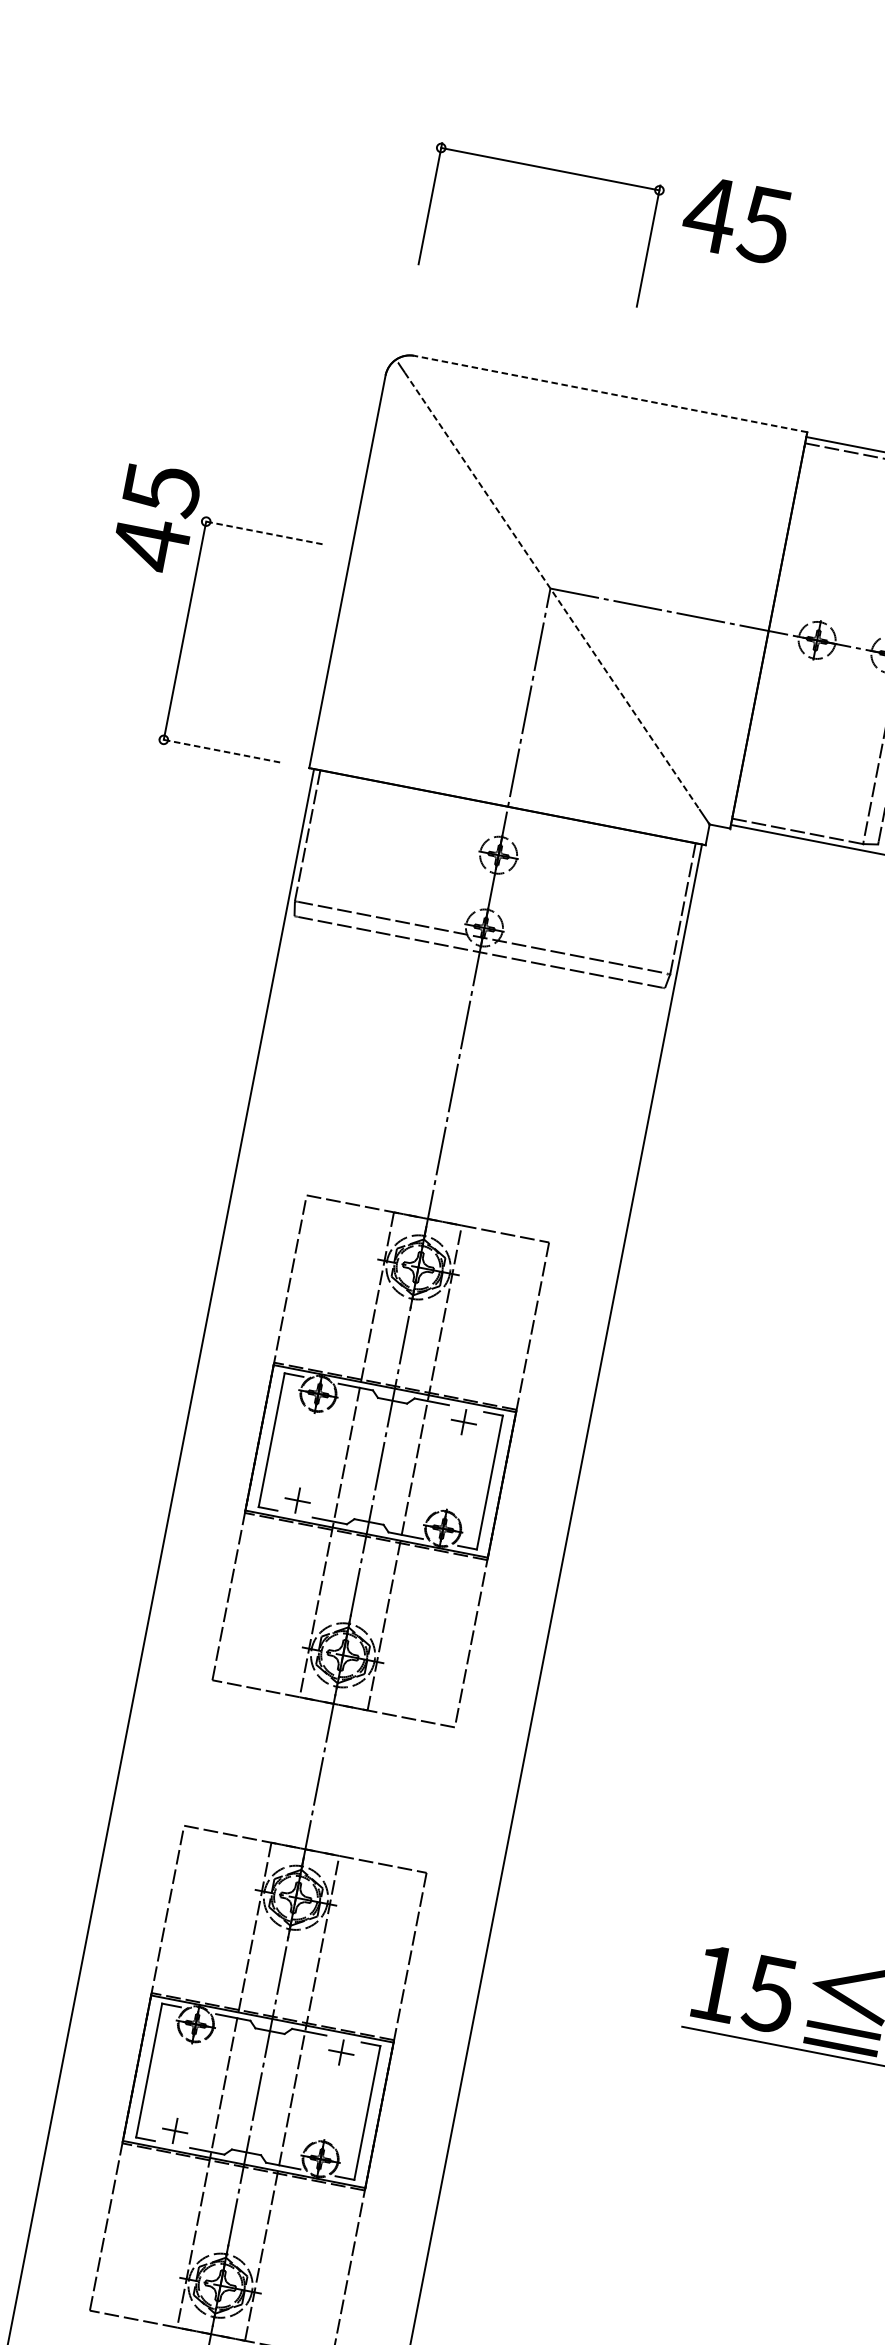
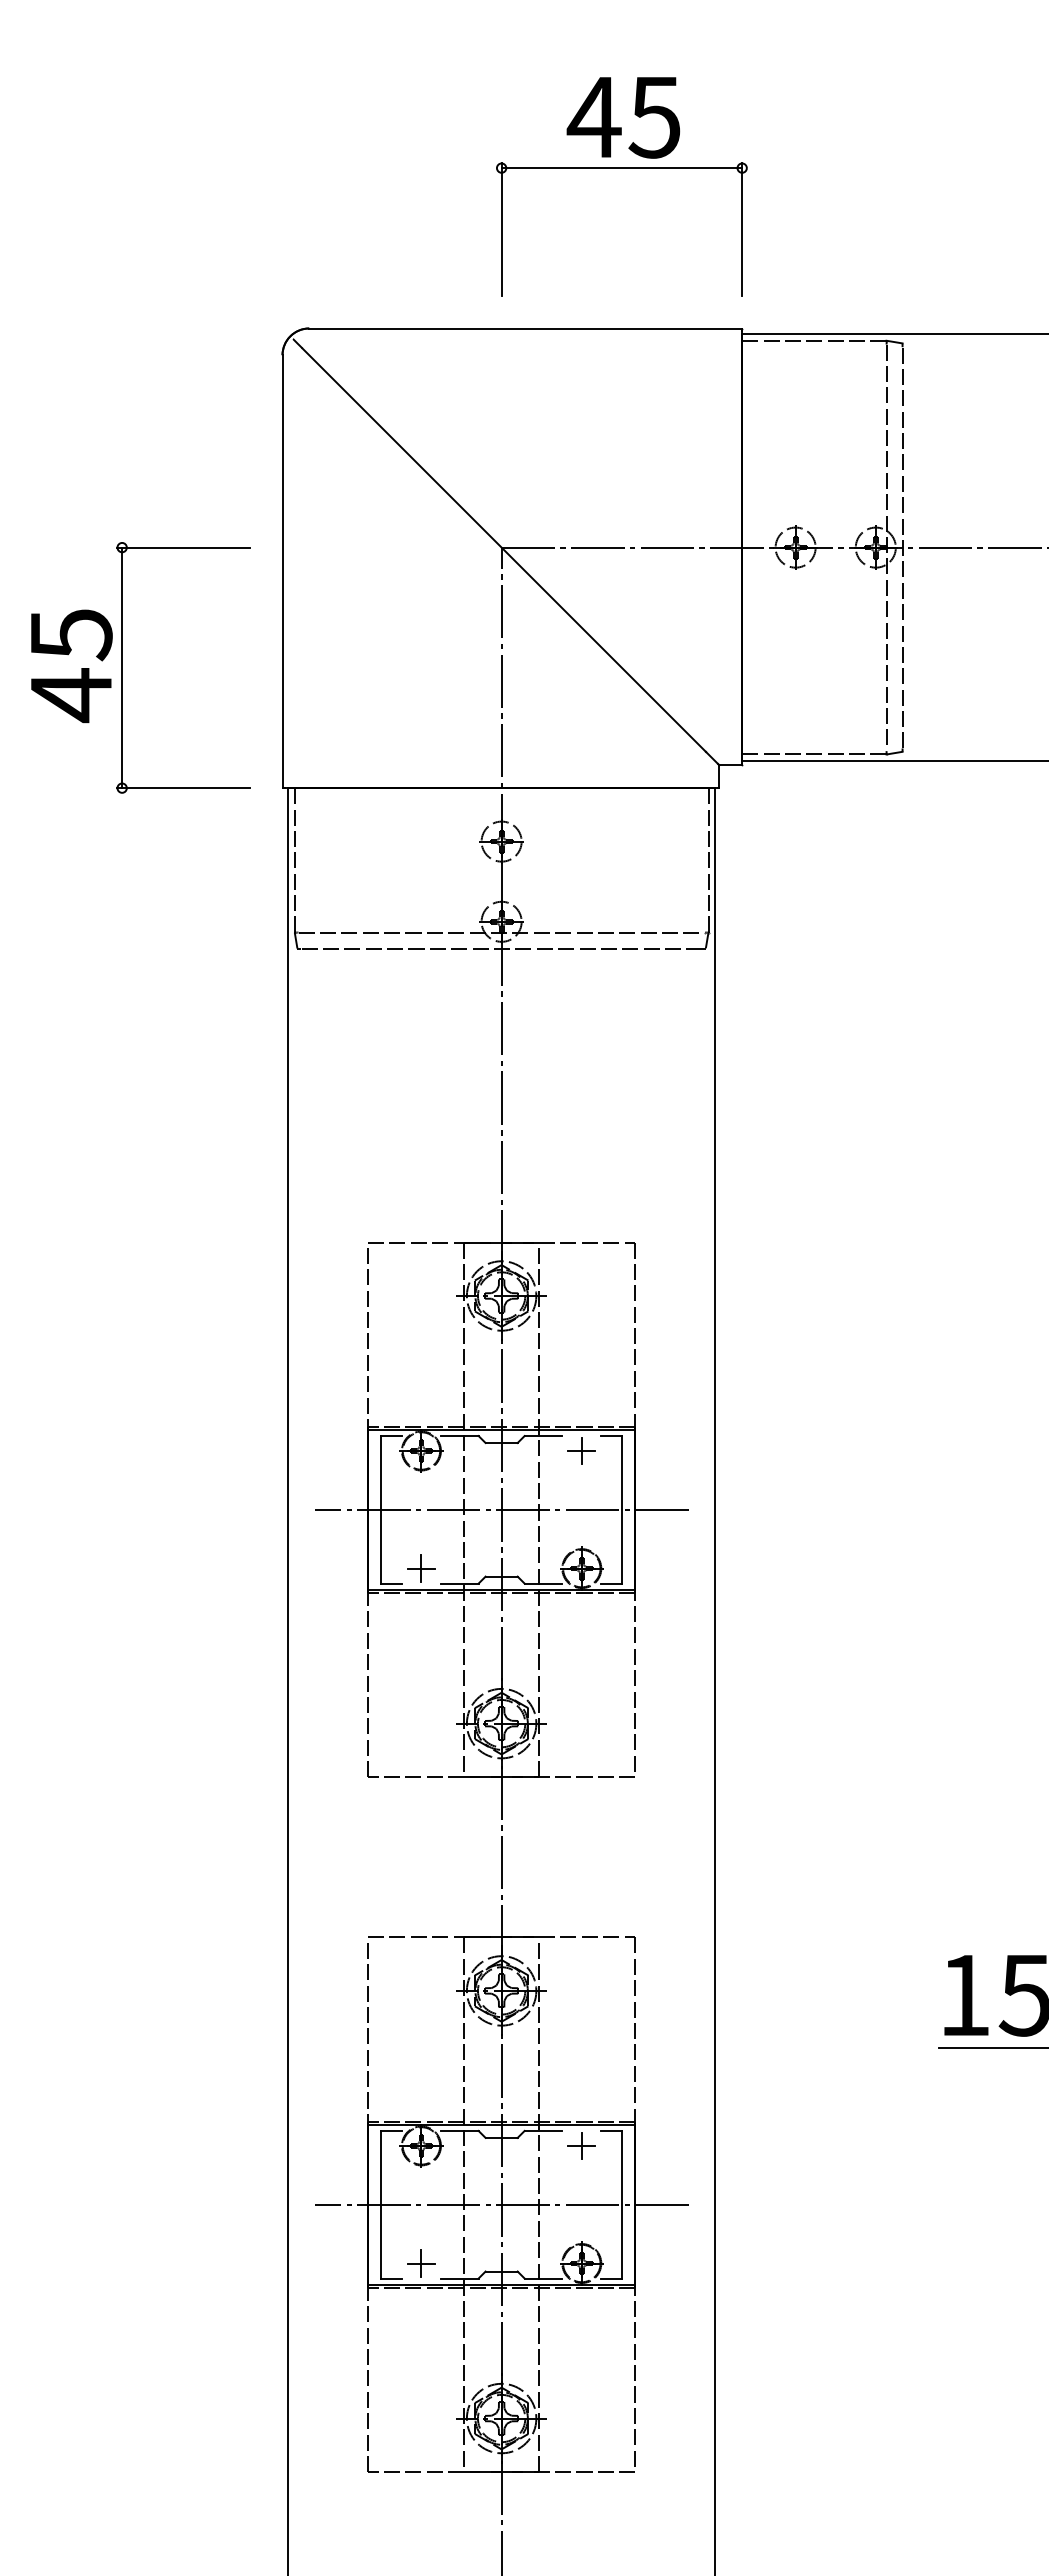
part: (549, 169) -> (621, 168), moved
line: (610, 394) -> (525, 328), dashed -> solid
text: (156, 518) -> (71, 666), moved
line: (261, 532) -> (183, 547), dashed -> solid
line: (552, 591) -> (504, 550), dashed -> solid
line: (219, 750) -> (183, 788), dashed -> solid
line: (380, 1461) -> (501, 1509), added
line: (258, 2091) -> (501, 2204), added

